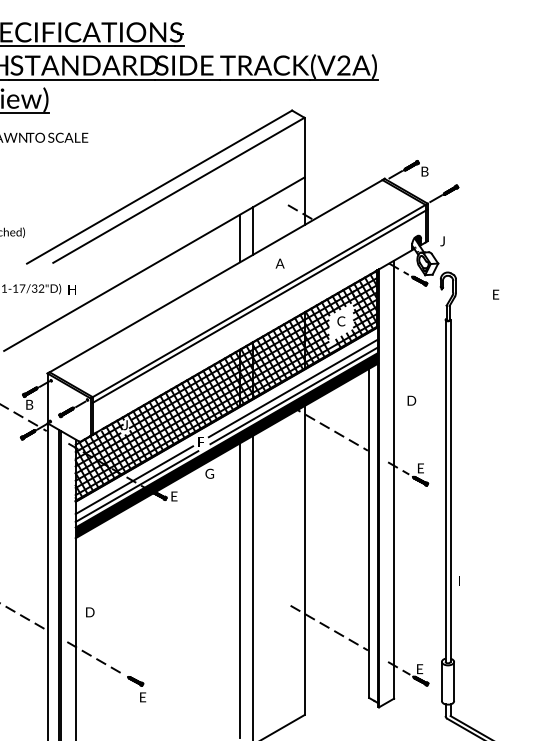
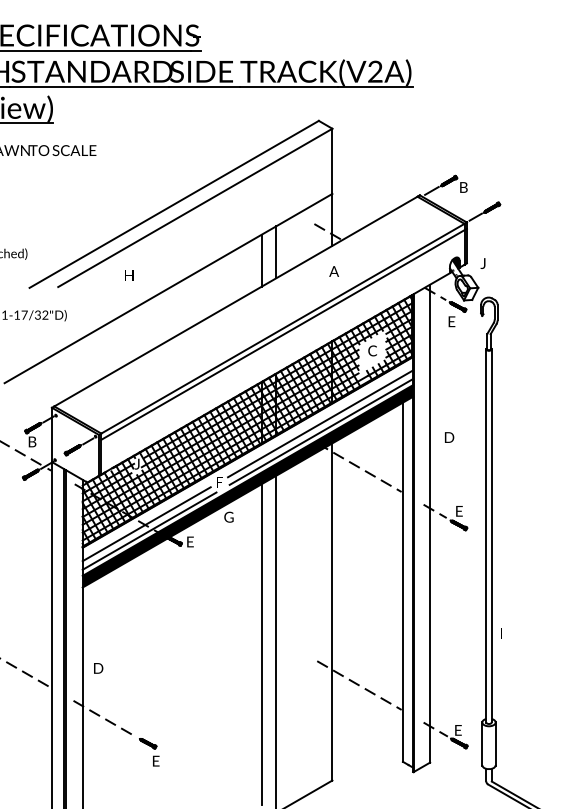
text: (279, 263) -> (333, 271), moved
text: (71, 289) -> (128, 274), moved
text: (496, 294) -> (452, 321), moved

